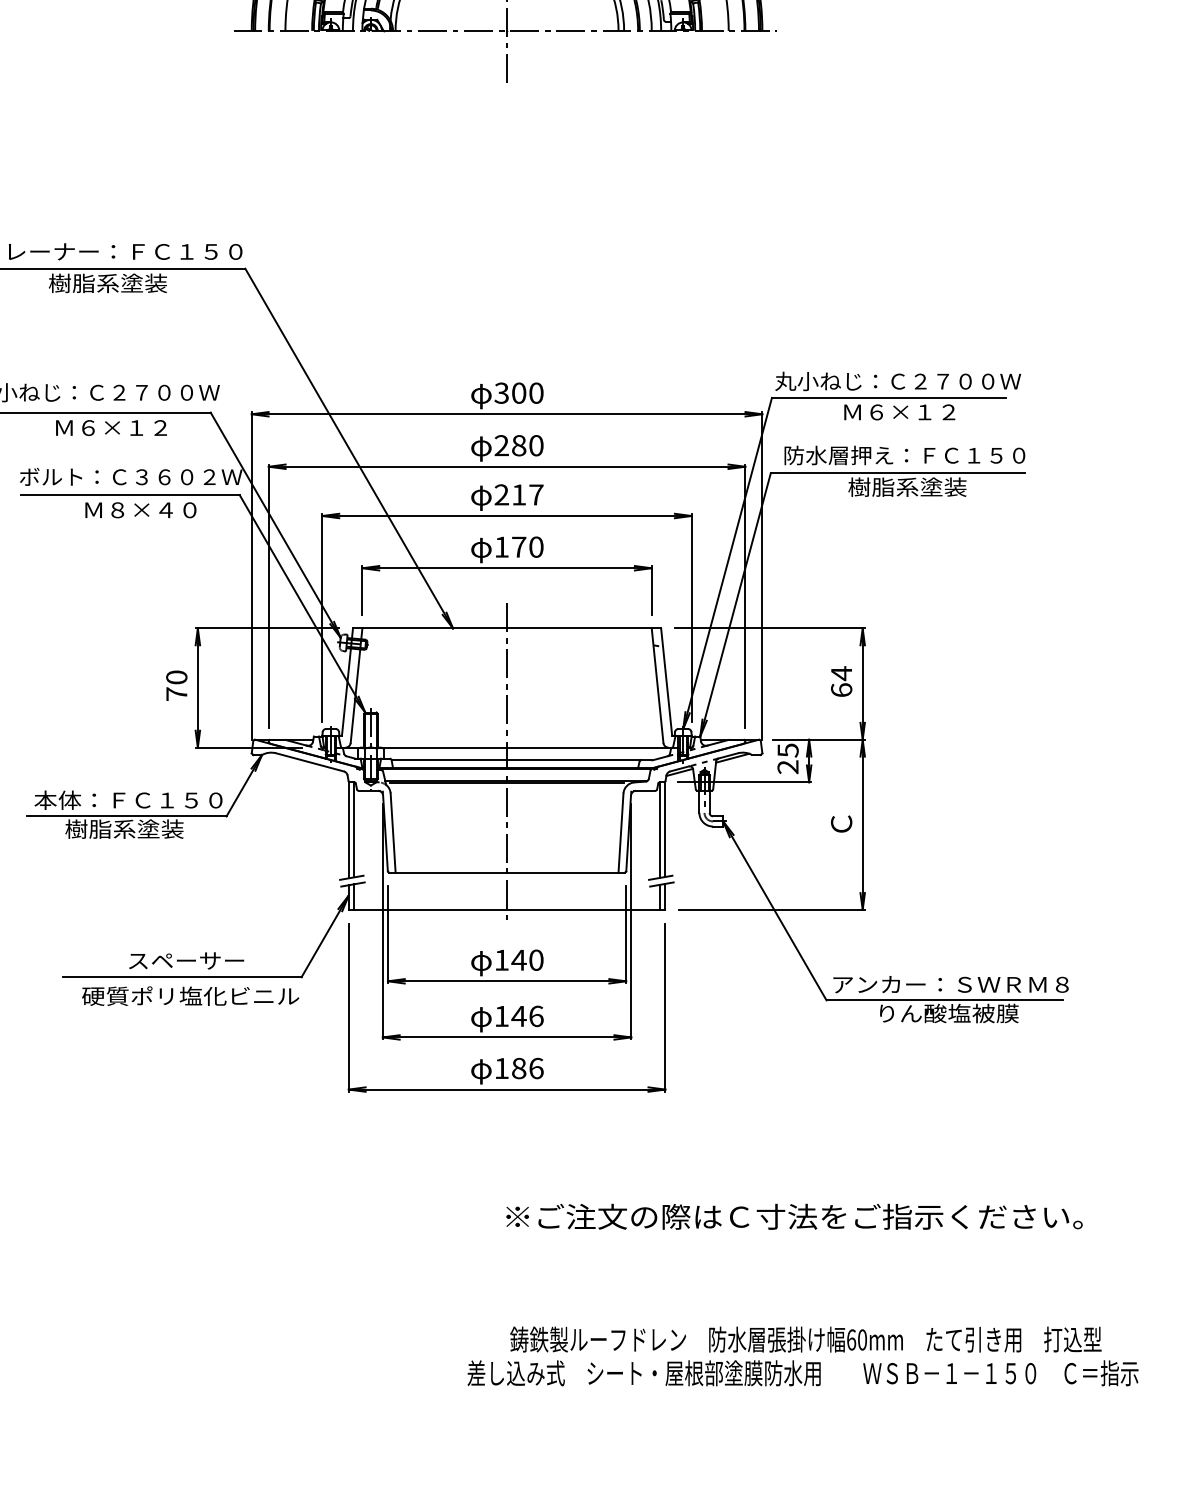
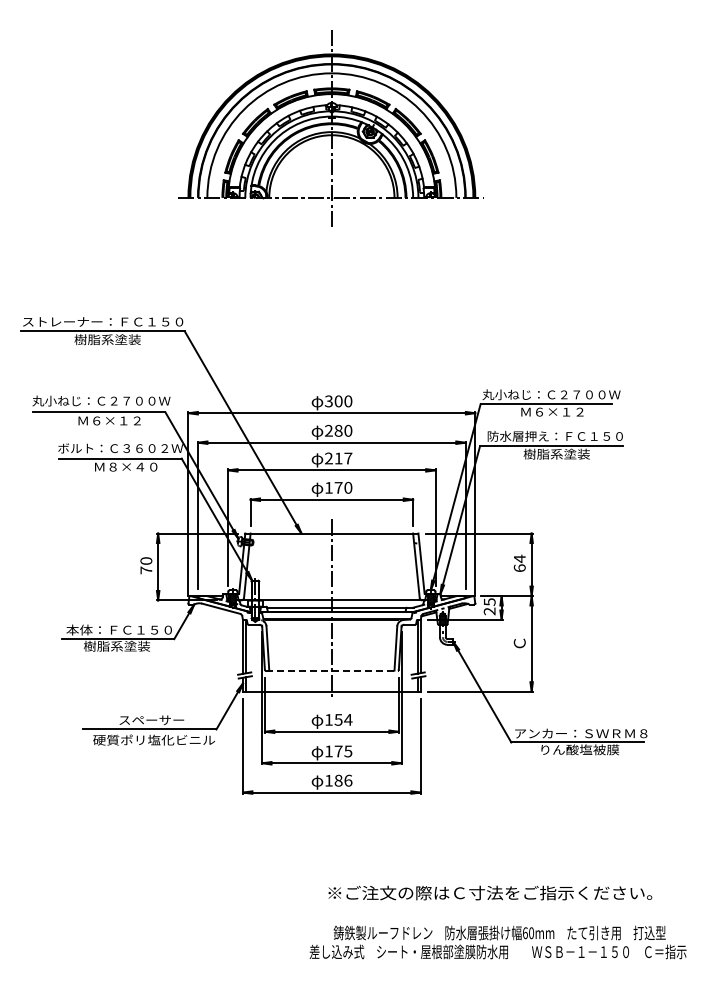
line: (508, 872) -> (332, 670), solid -> dashed
text: (527, 959) -> (343, 719), 140 -> 154
text: (527, 1016) -> (343, 751), 146 -> 175
text: (794, 1215) -> (490, 892), moved

